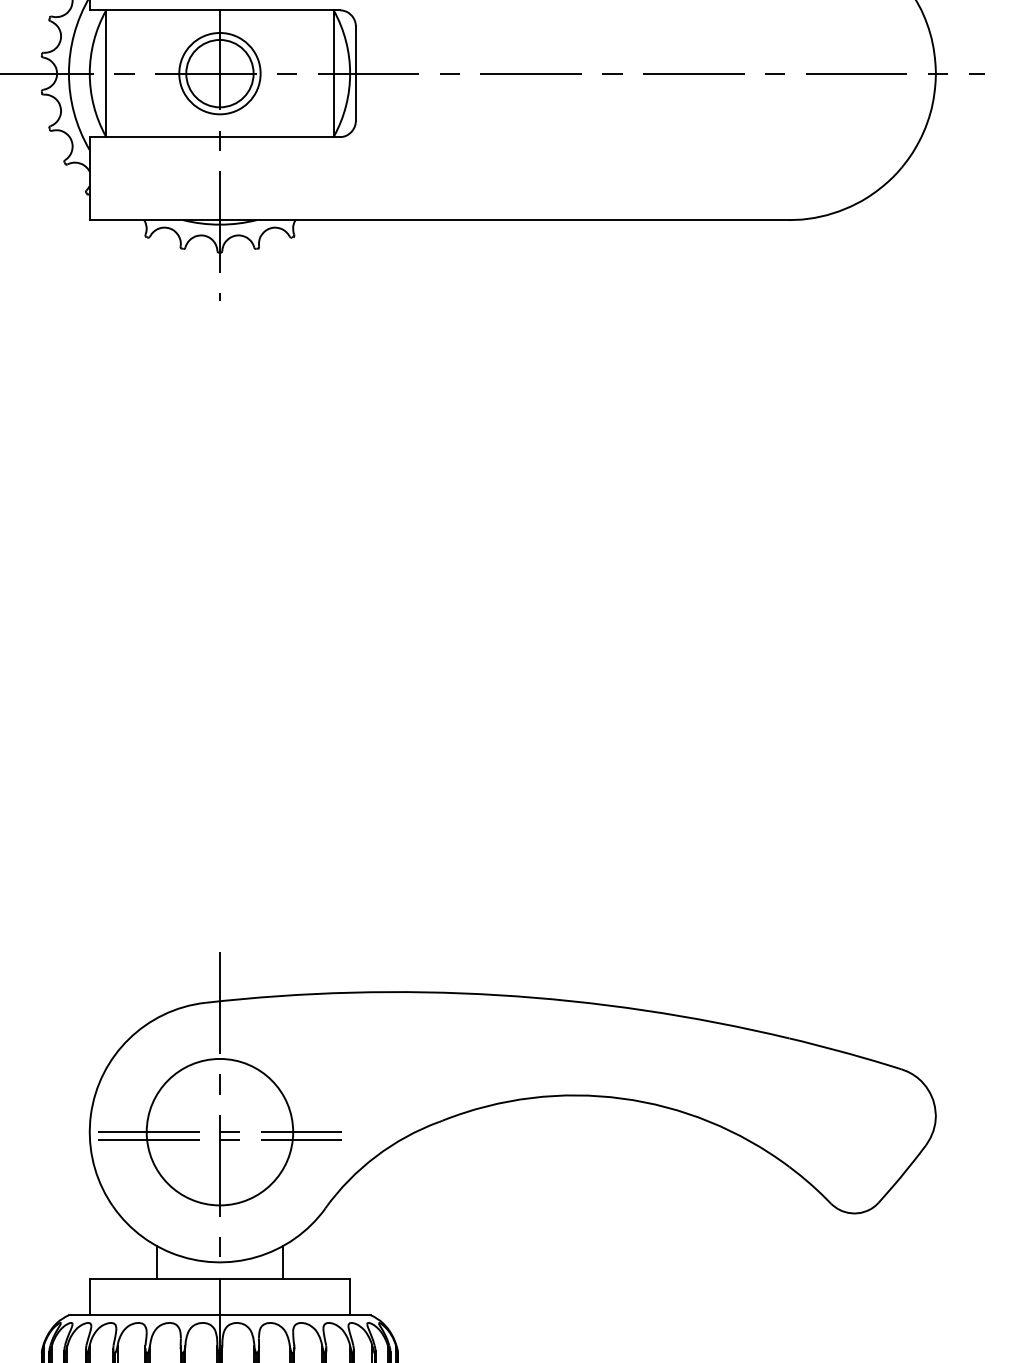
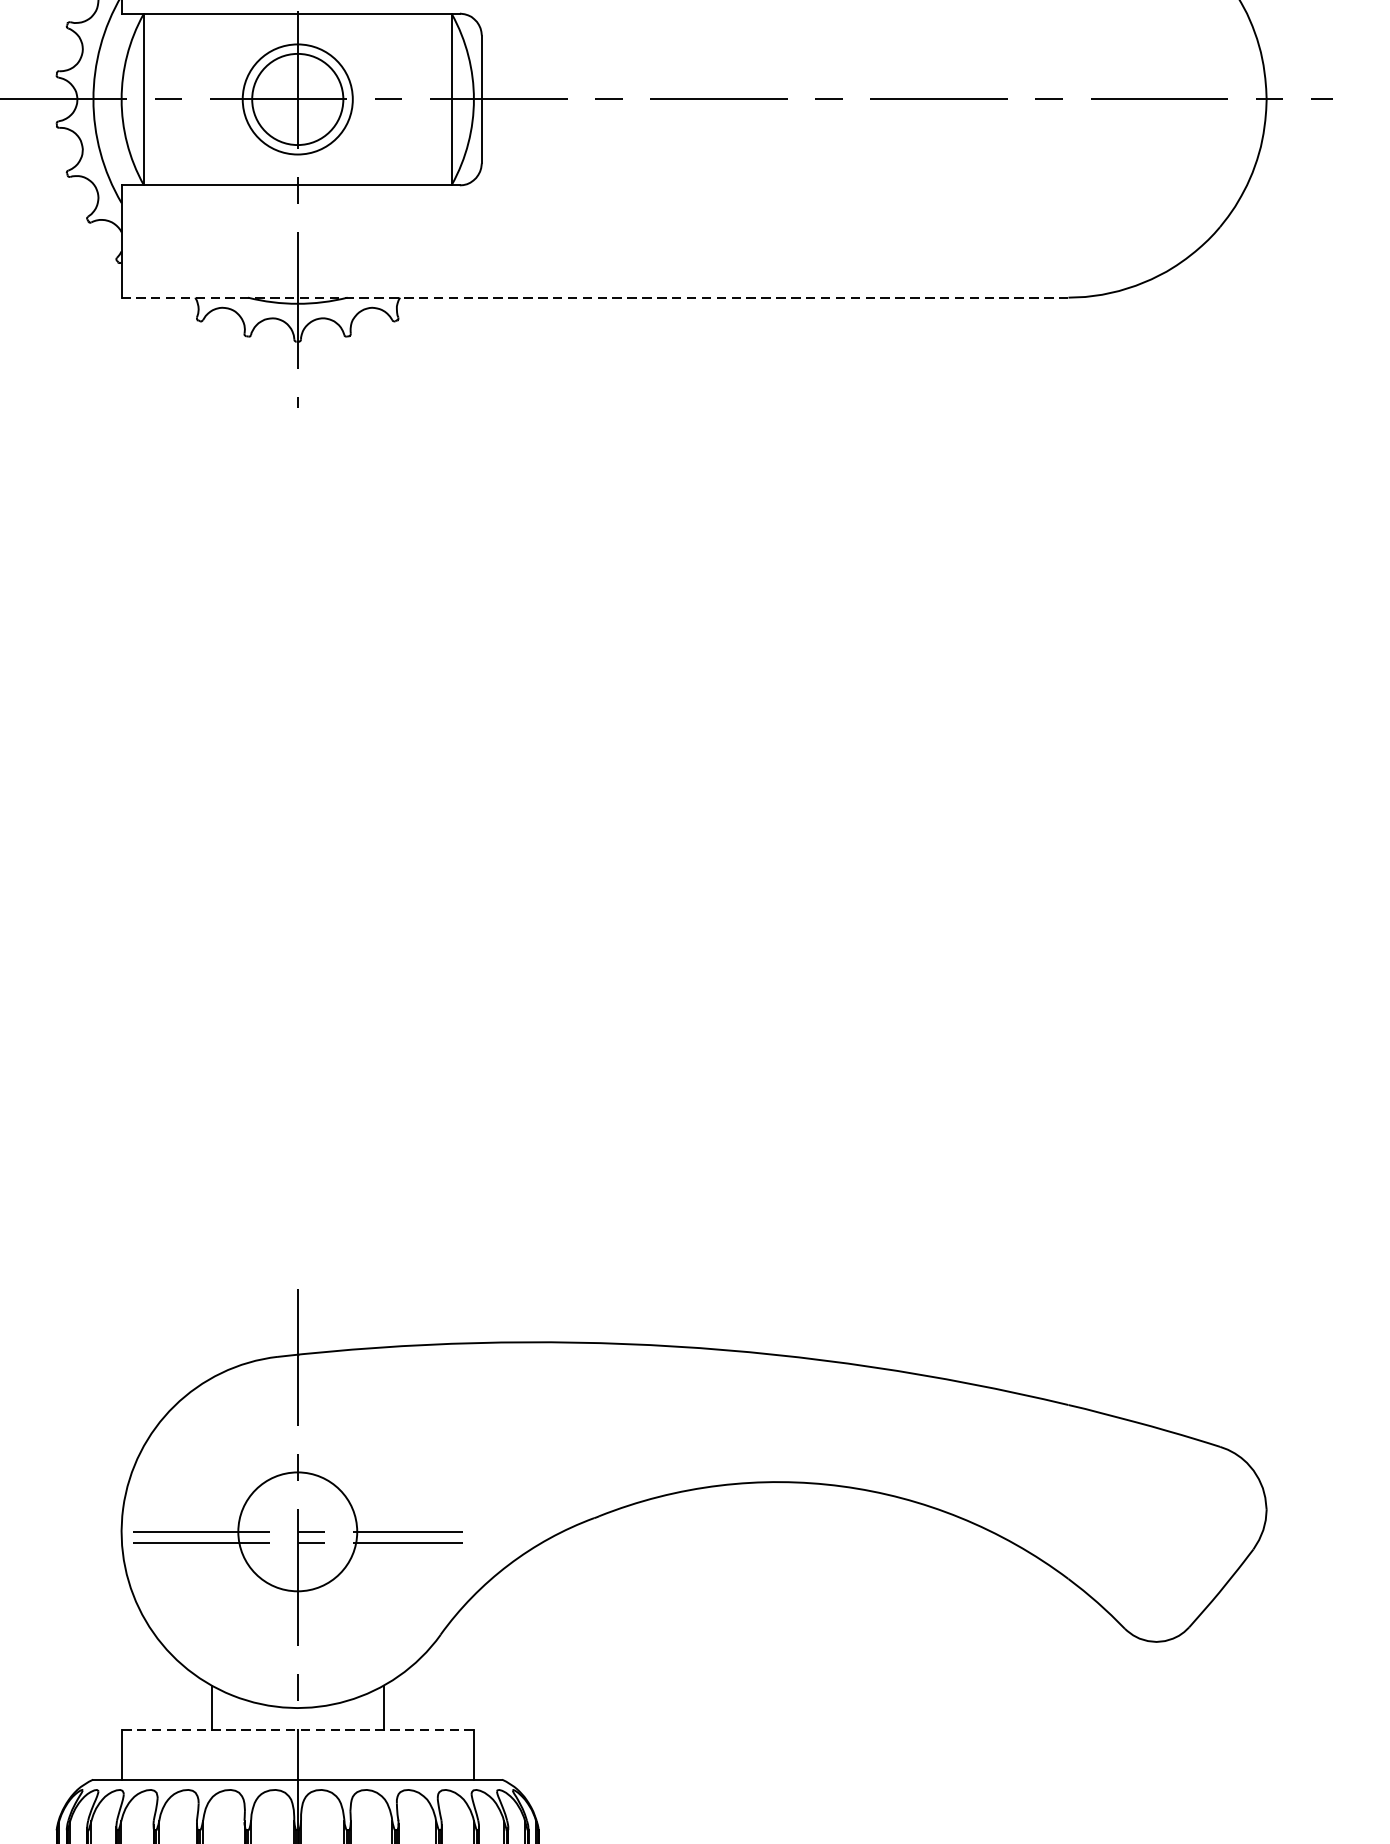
line: (439, 220) -> (594, 298), solid -> dashed
circle: (219, 1131) -> (297, 1530), size x0.6
line: (219, 1278) -> (297, 1729), solid -> dashed

